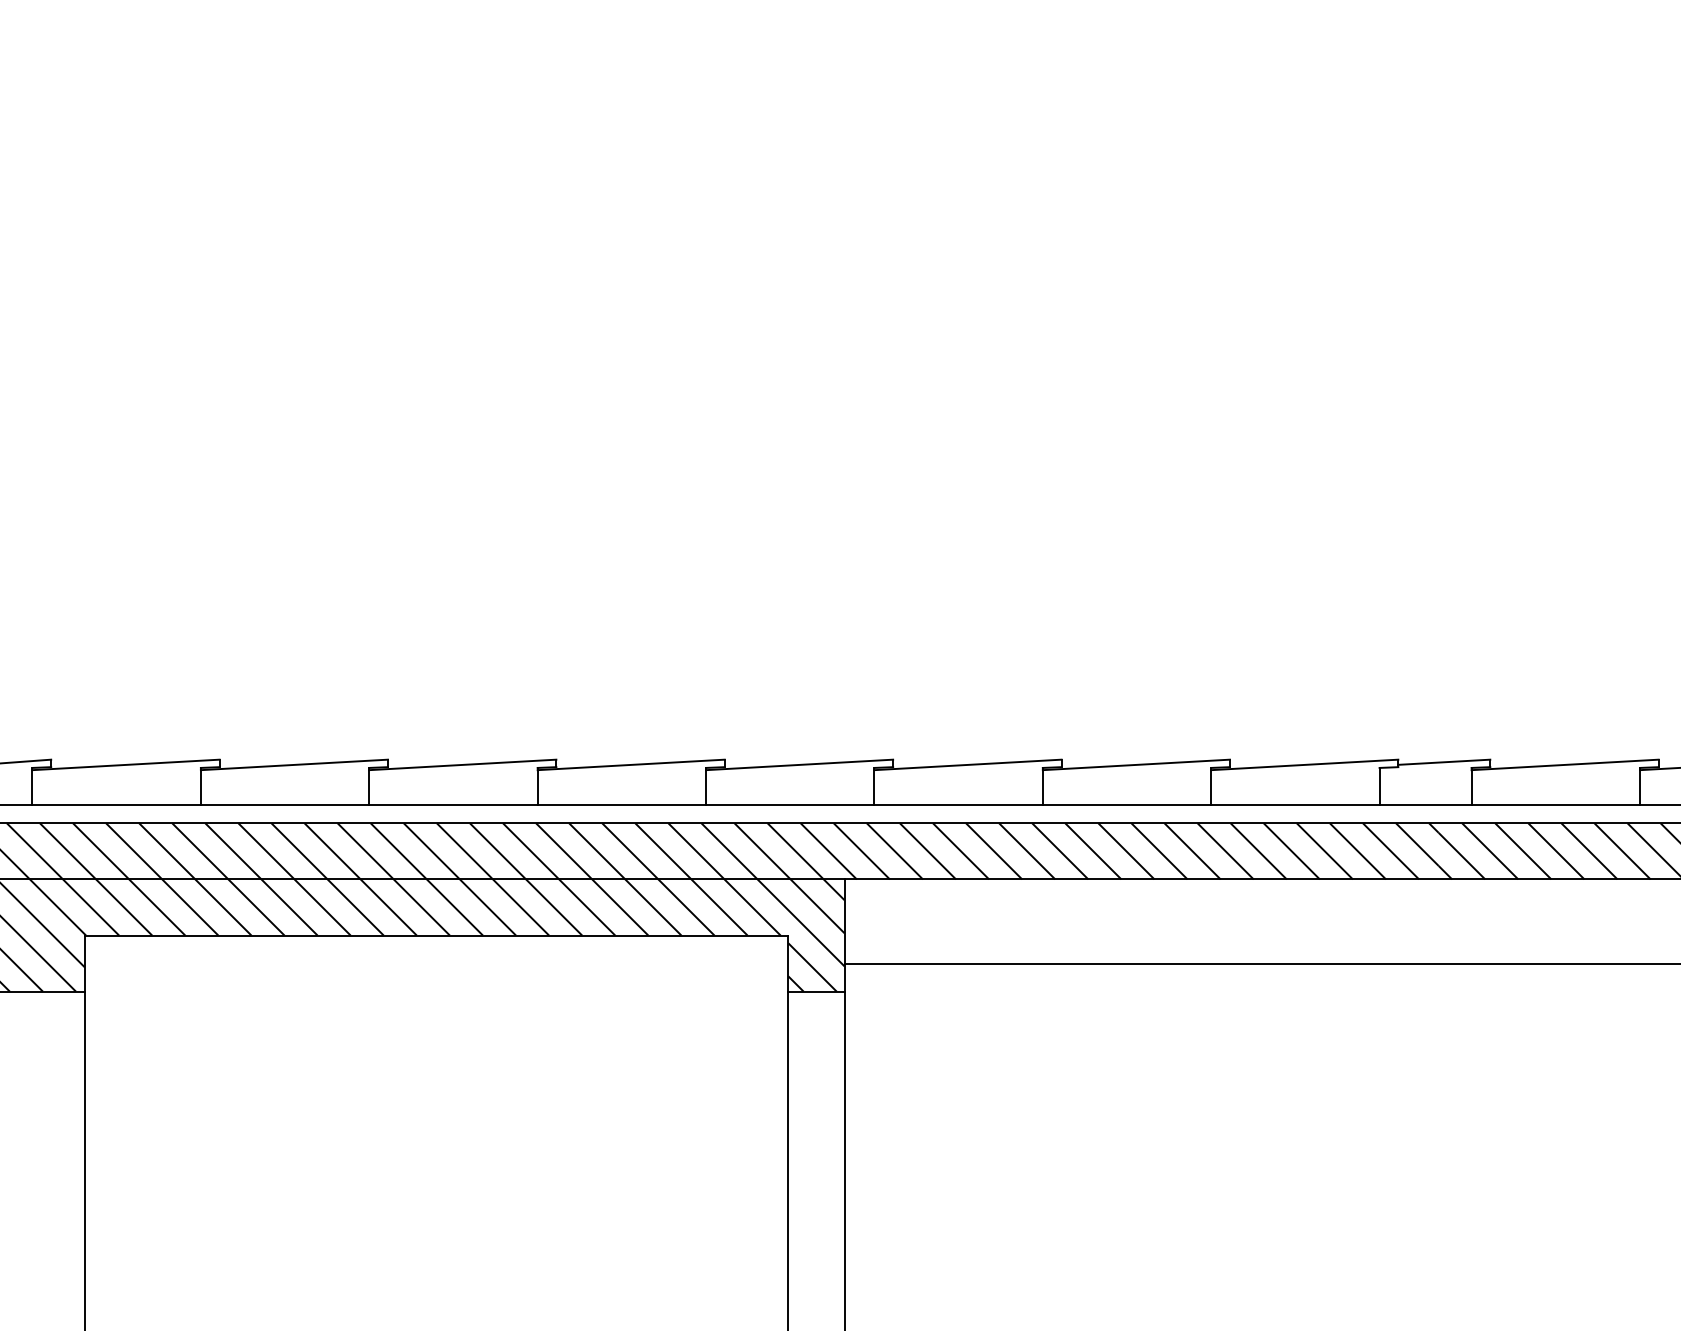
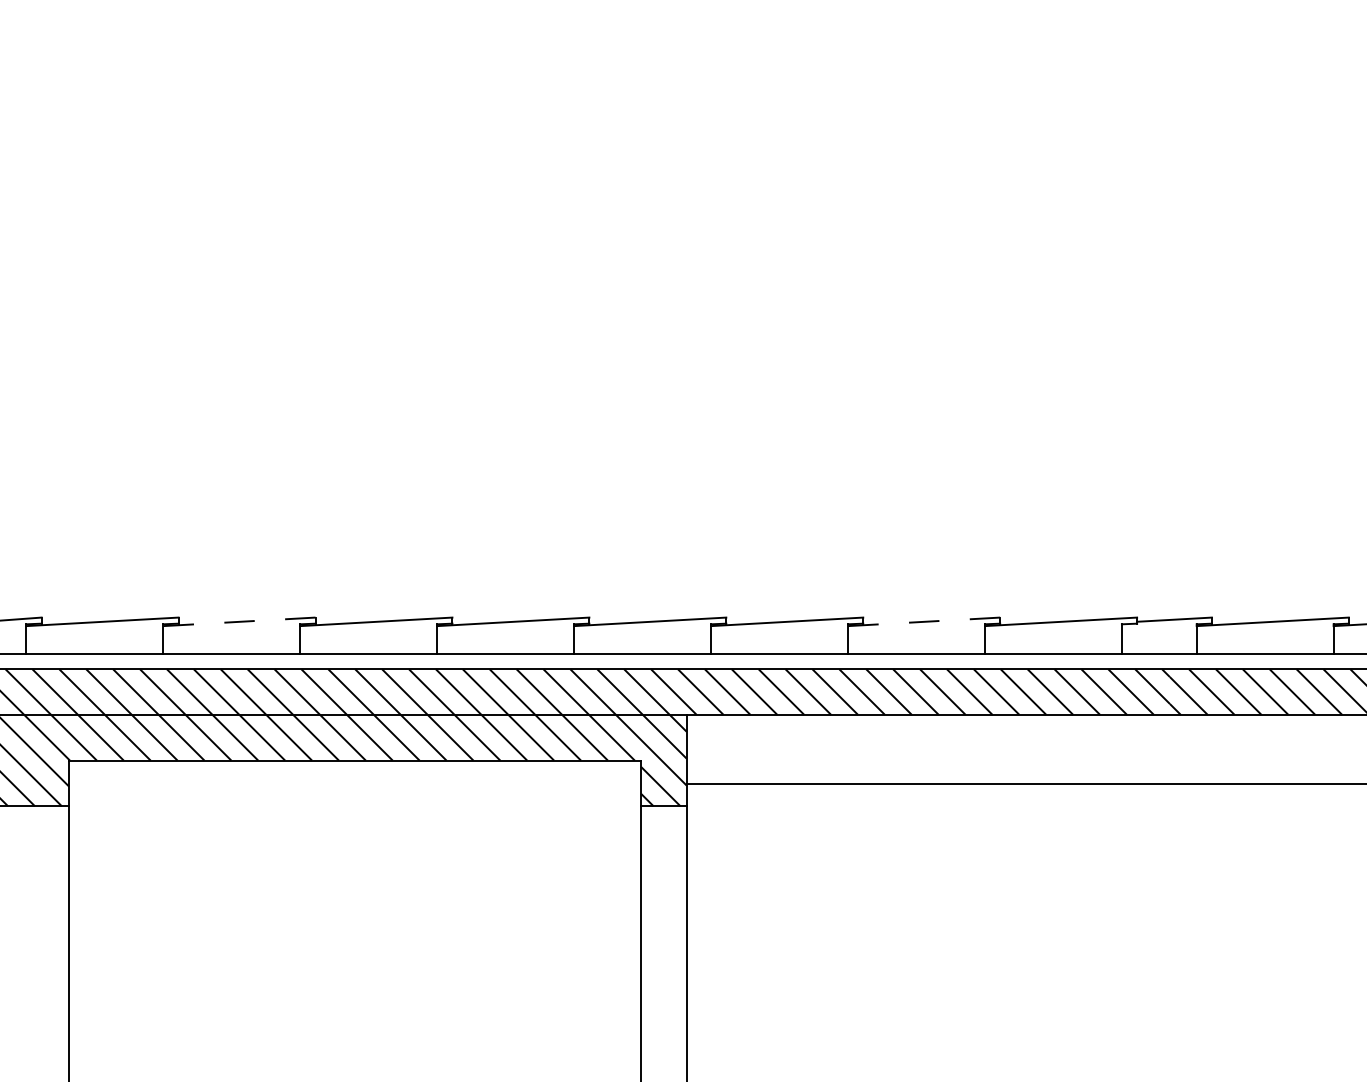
line: (294, 764) -> (239, 621), solid -> dashed
line: (1136, 764) -> (924, 621), solid -> dashed

